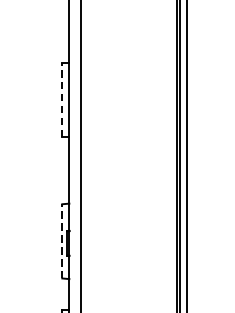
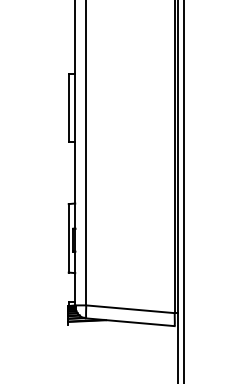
line: (62, 99) -> (68, 107), dashed -> solid
line: (62, 240) -> (68, 237), dashed -> solid

